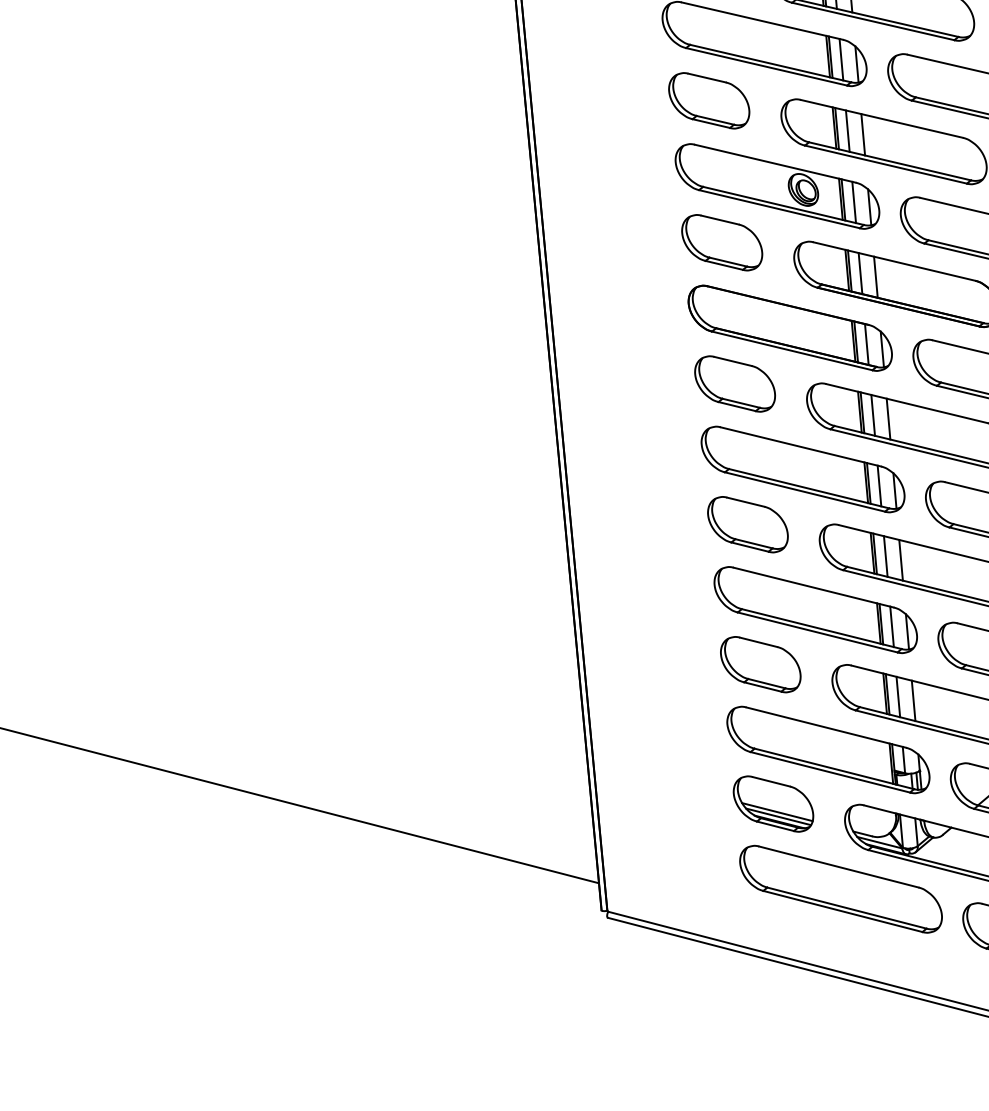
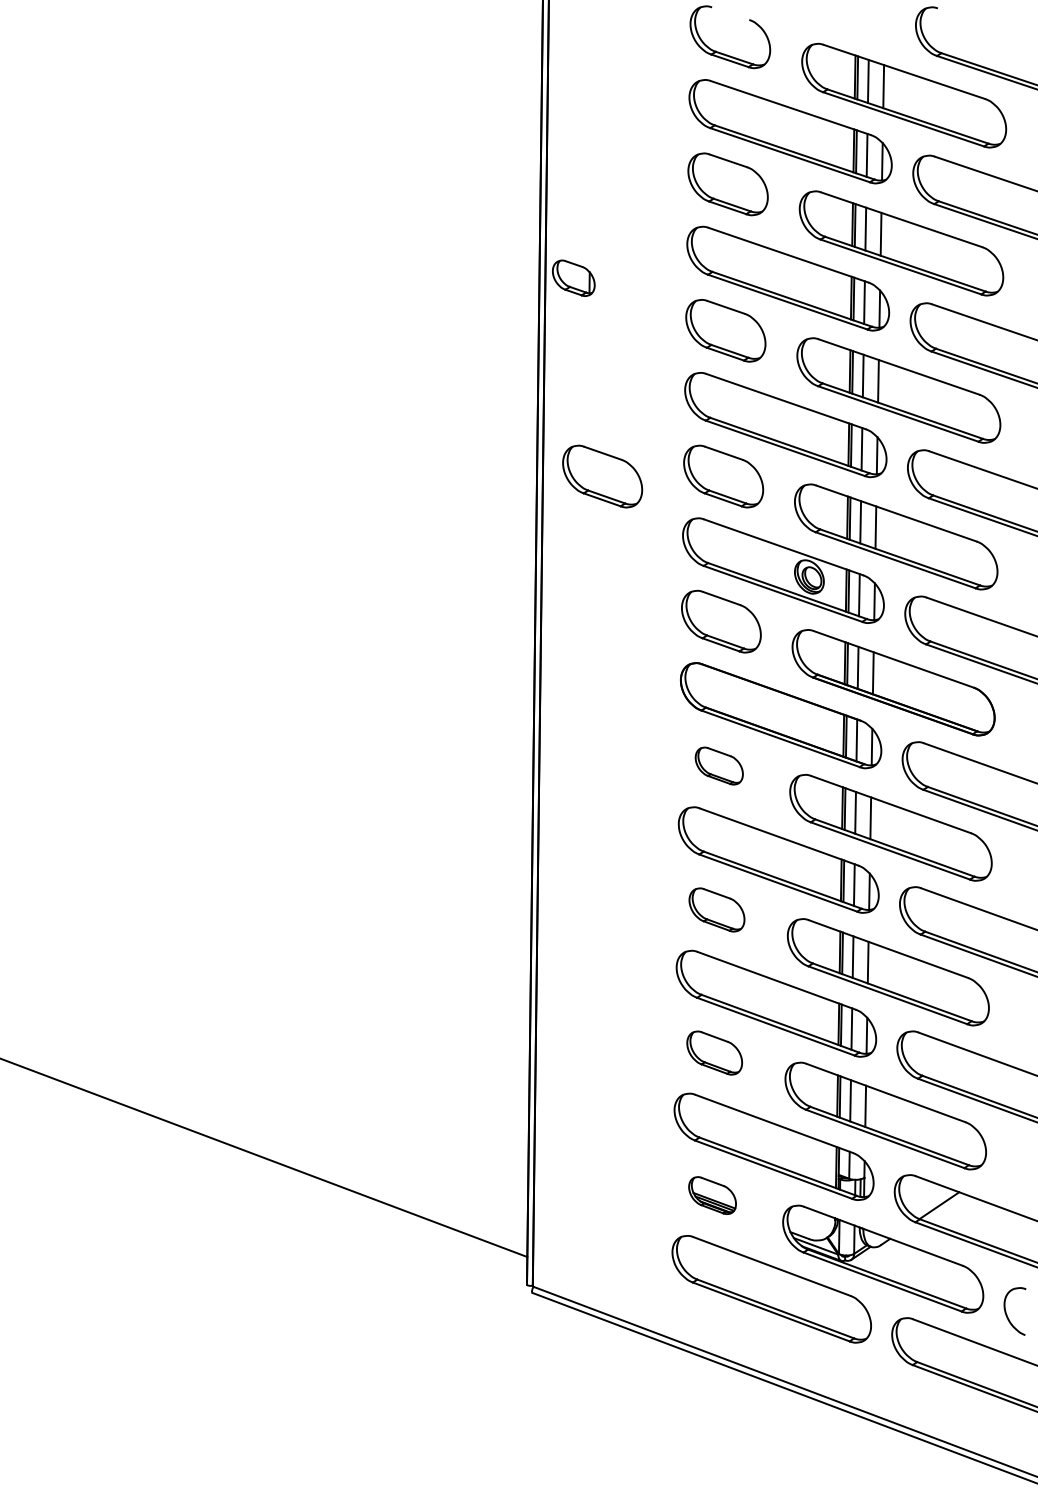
part: (590, 113) -> (602, 476), added
part: (735, 383) -> (719, 765), size x0.6
part: (747, 524) -> (716, 909), size x0.7
part: (760, 664) -> (714, 1052), size x0.7
part: (773, 803) -> (712, 1195), size x0.6

